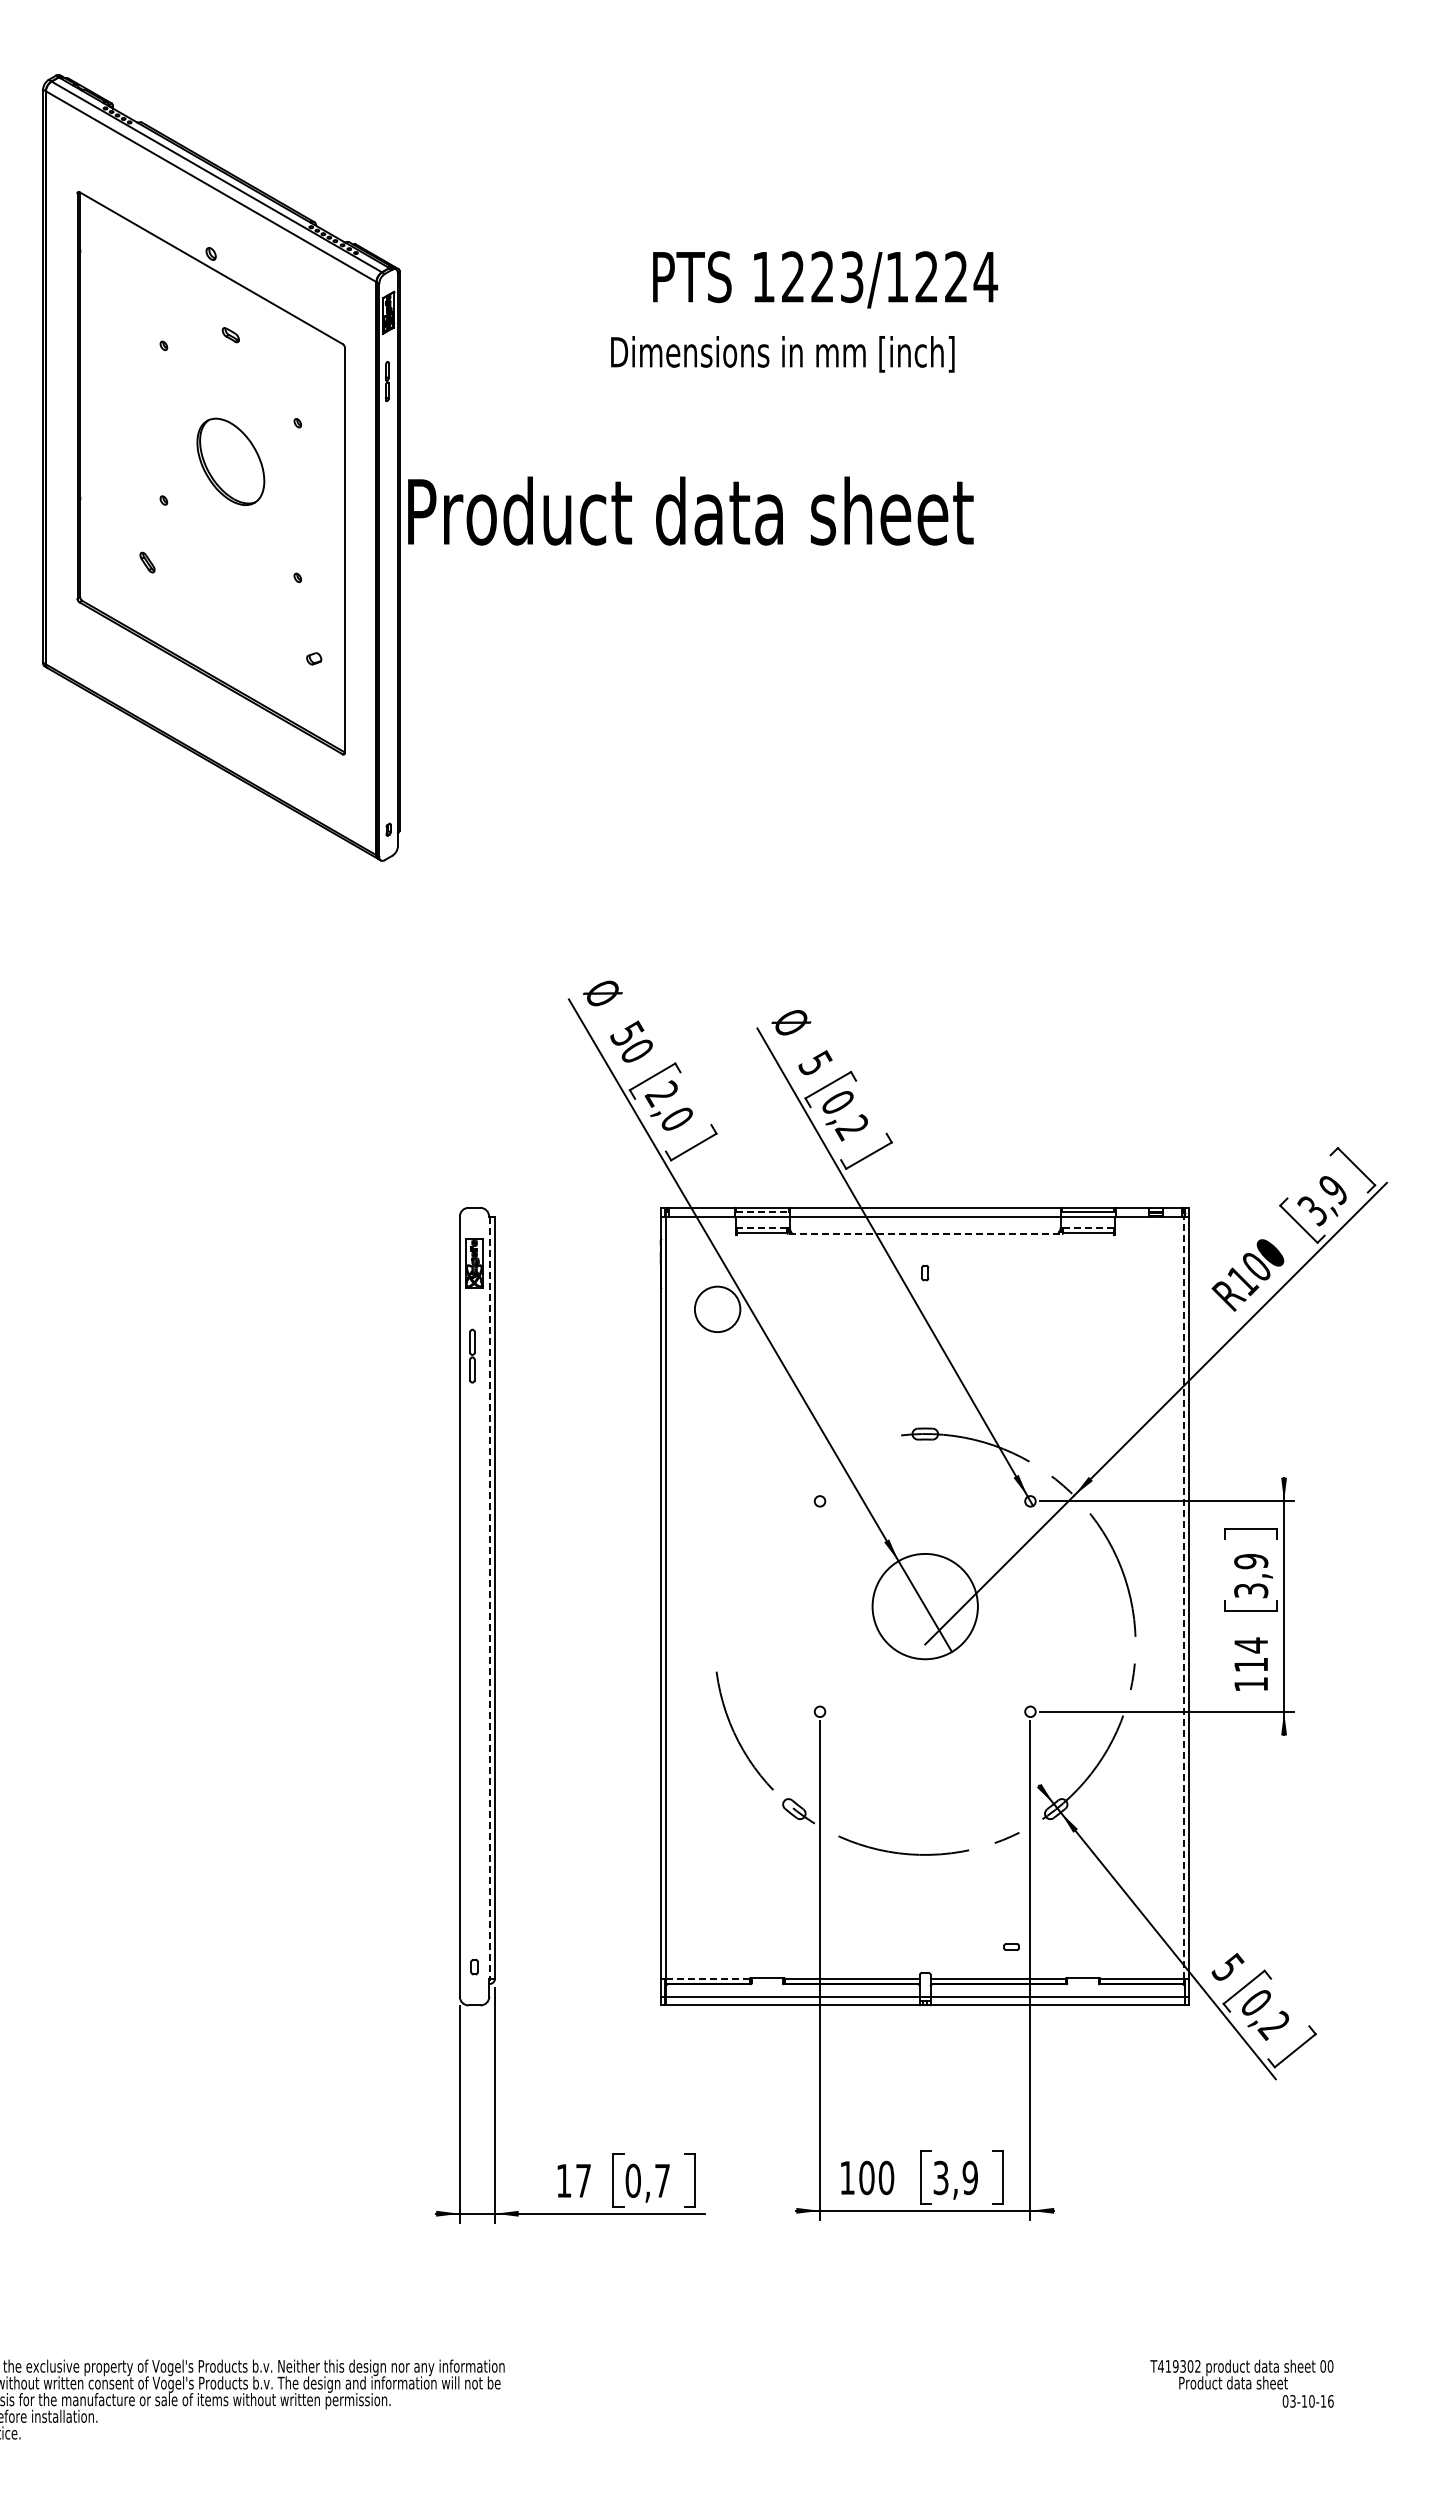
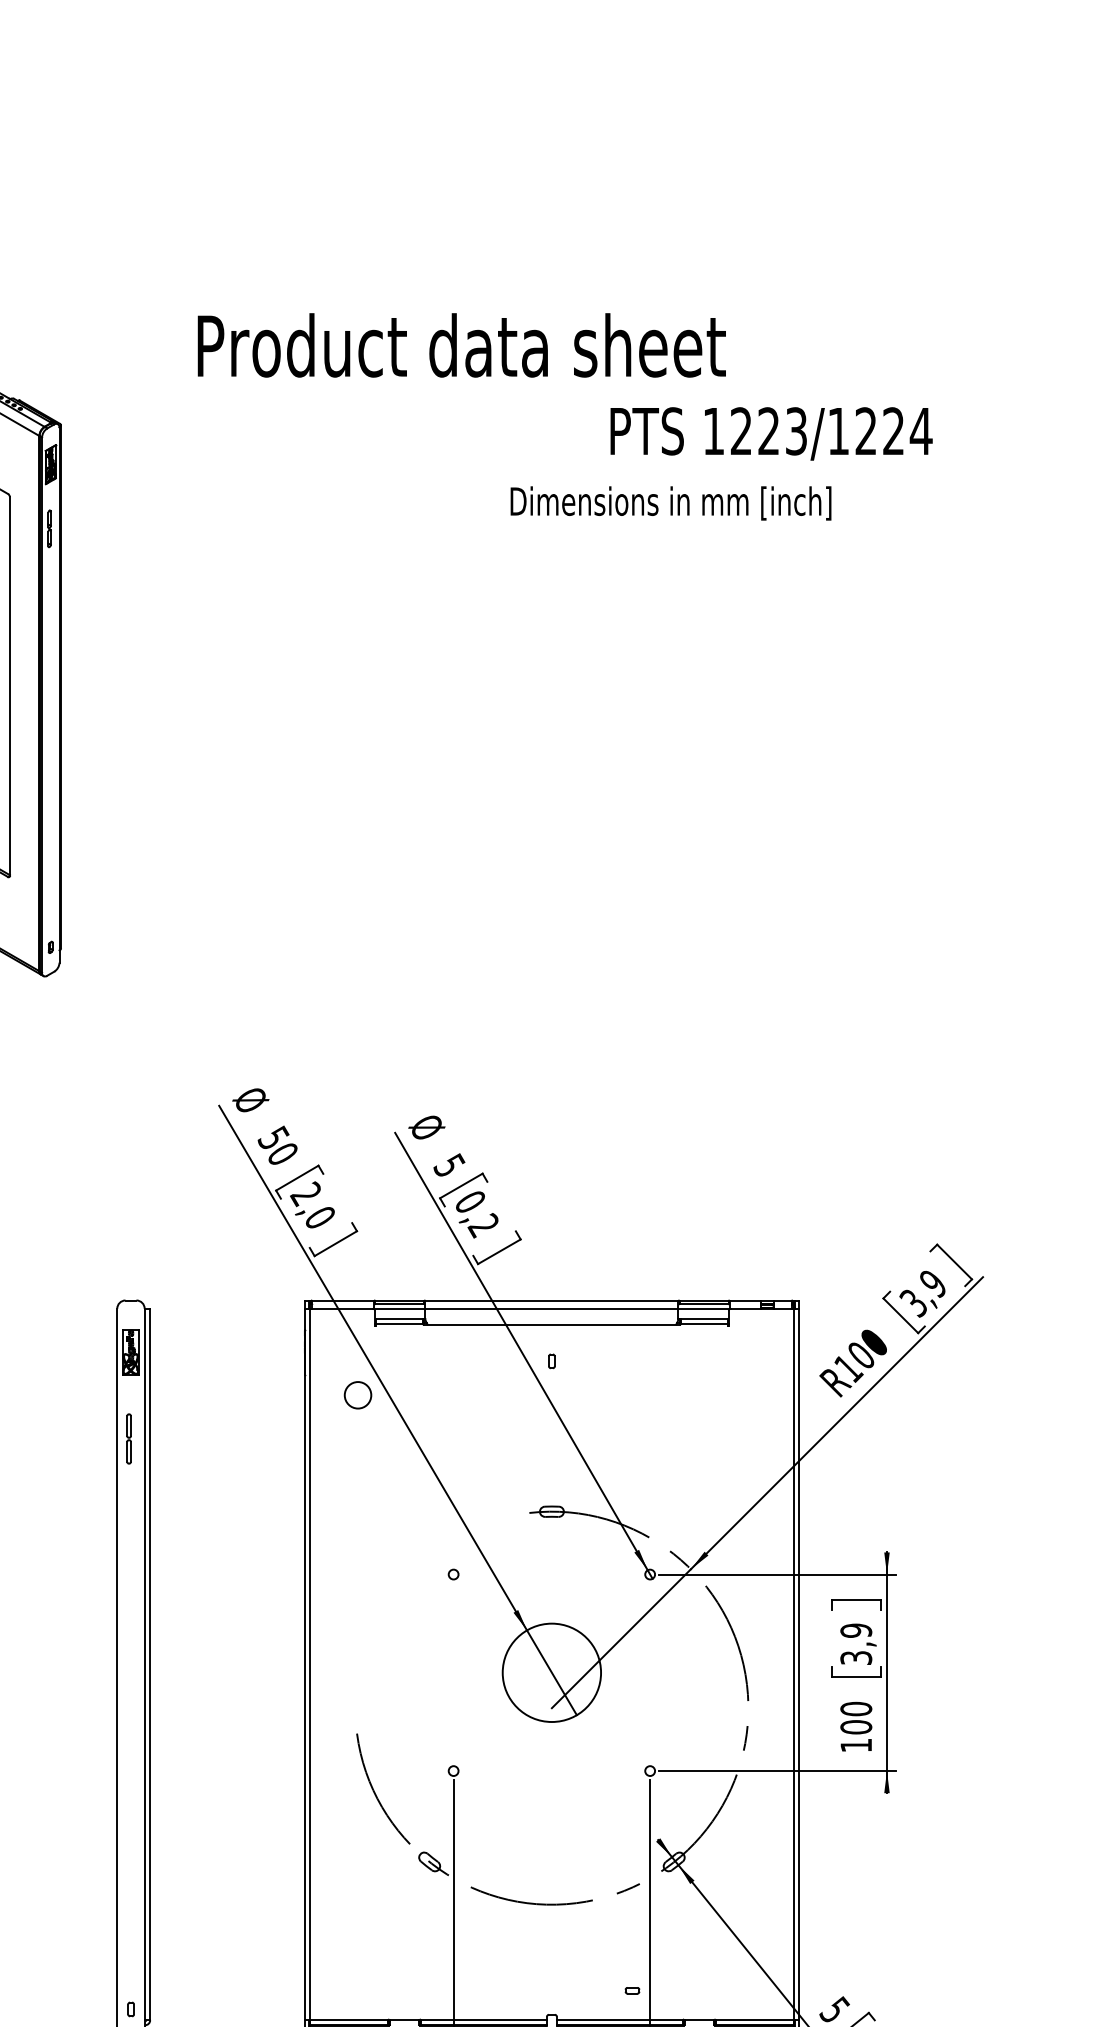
text: (825, 279) -> (771, 433), moved
text: (782, 354) -> (670, 503), moved
text: (690, 510) -> (461, 344), moved
line: (762, 1212) -> (399, 1304), dashed -> solid
line: (761, 1227) -> (398, 1318), dashed -> solid
line: (1087, 1227) -> (703, 1318), dashed -> solid
line: (925, 1234) -> (552, 1325), dashed -> solid
circle: (717, 1309) -> (357, 1395), size x0.62
line: (1184, 1597) -> (793, 1664), dashed -> solid
line: (489, 1598) -> (144, 1665), dashed -> solid
text: (1251, 1654) -> (856, 1717), 114 -> 100
line: (708, 1978) -> (349, 2020), dashed -> solid

